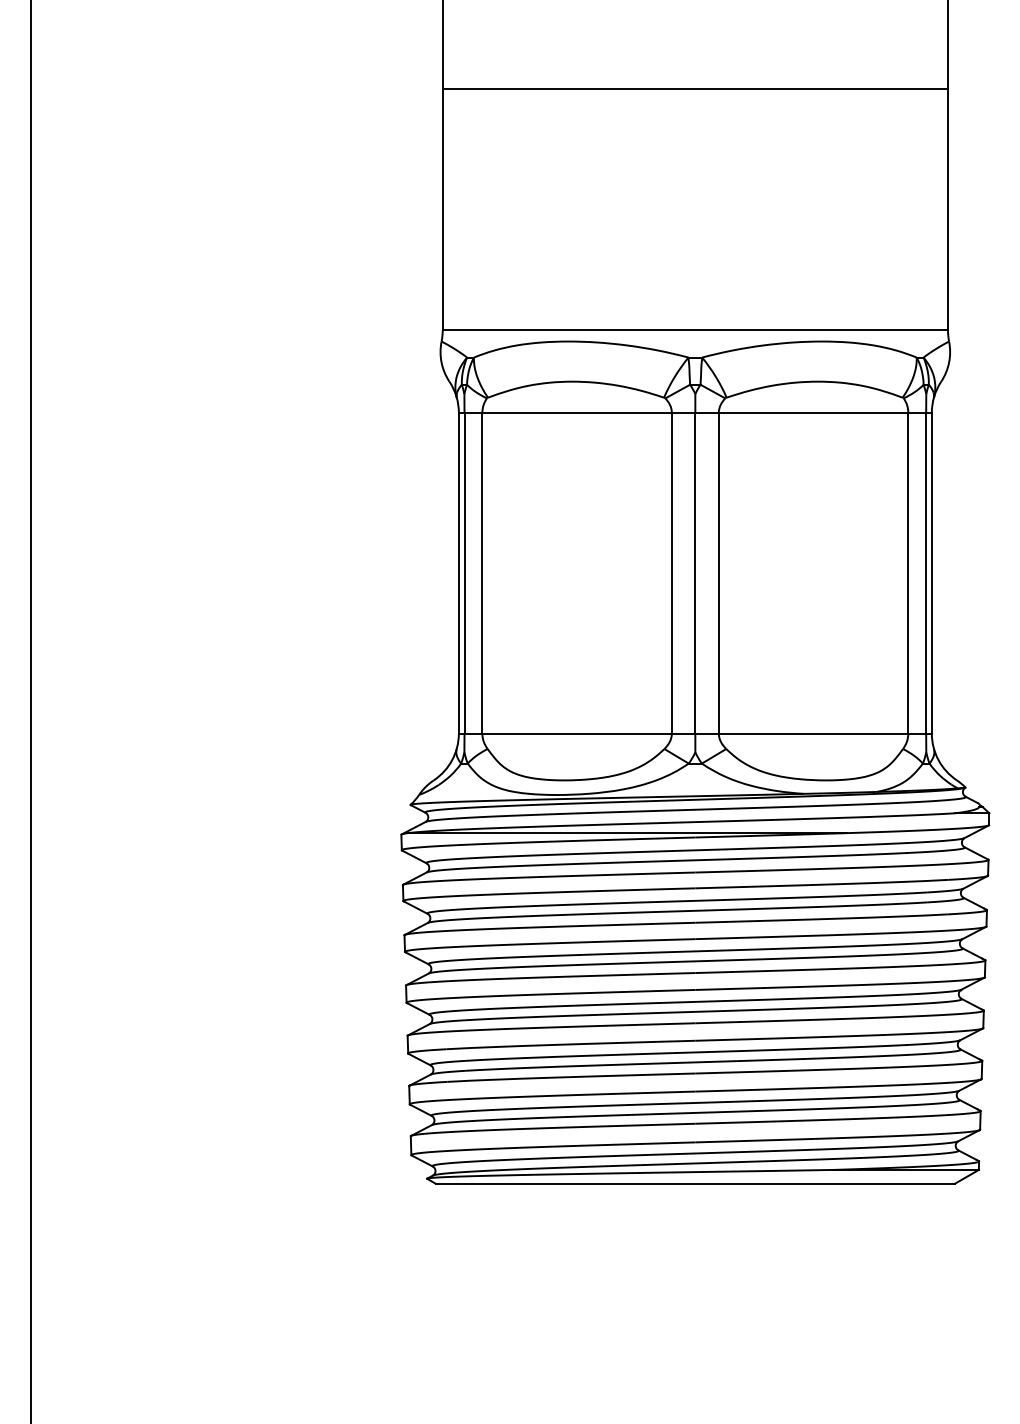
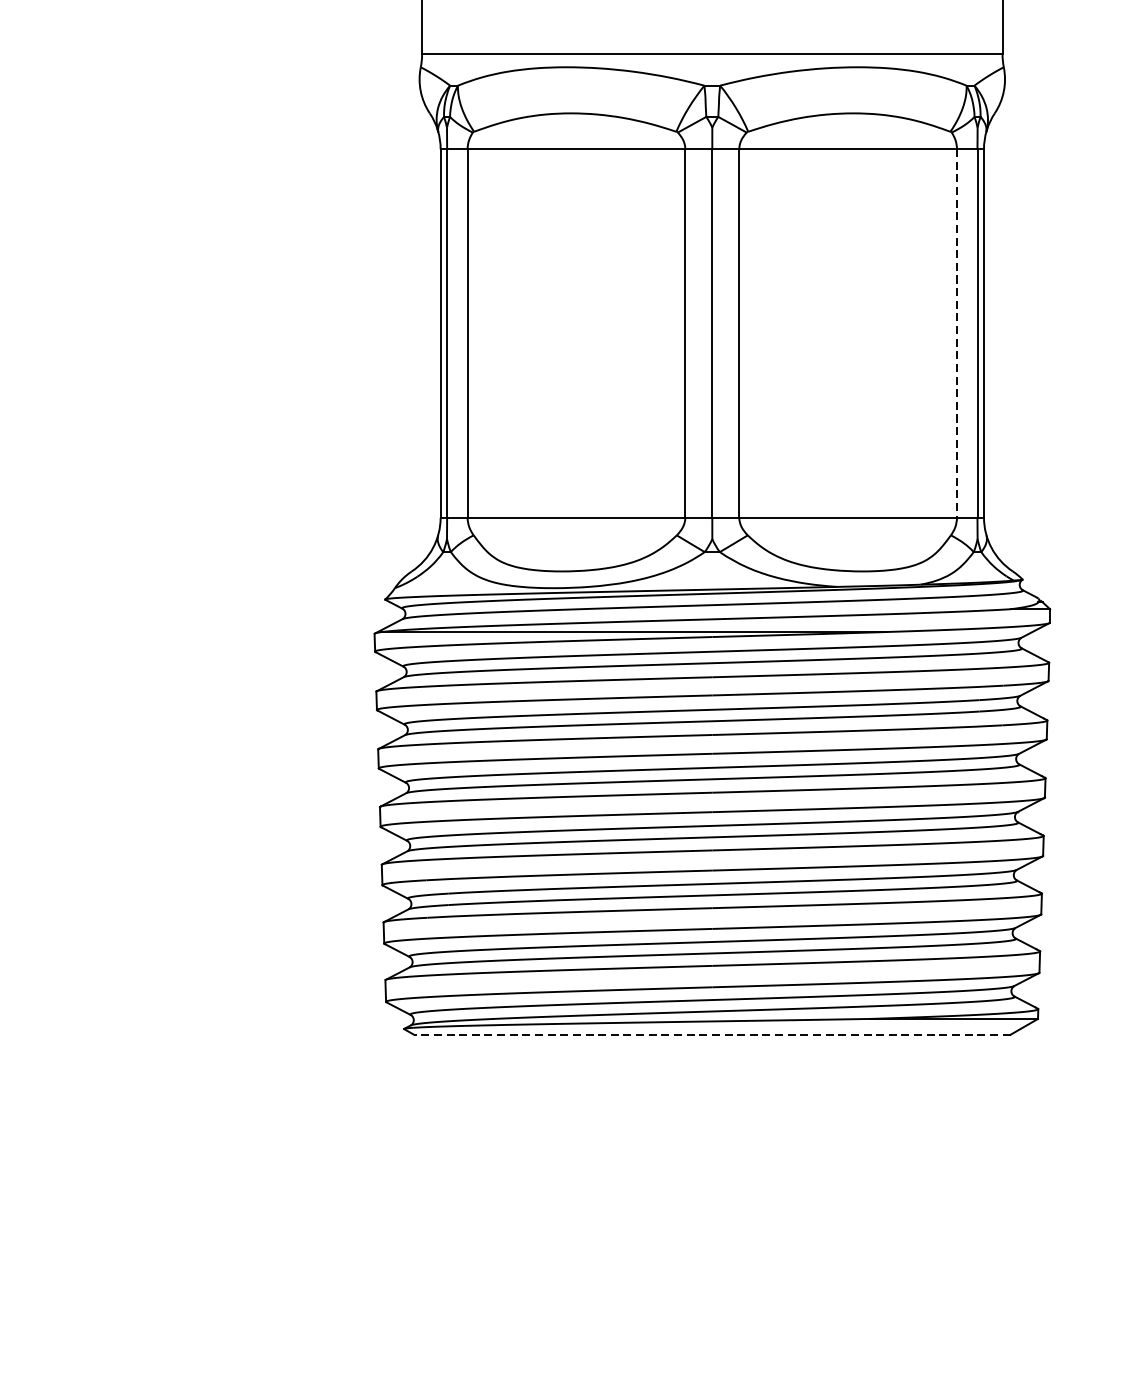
line: (908, 573) -> (957, 333), solid -> dashed
line: (695, 1183) -> (712, 1034), solid -> dashed

